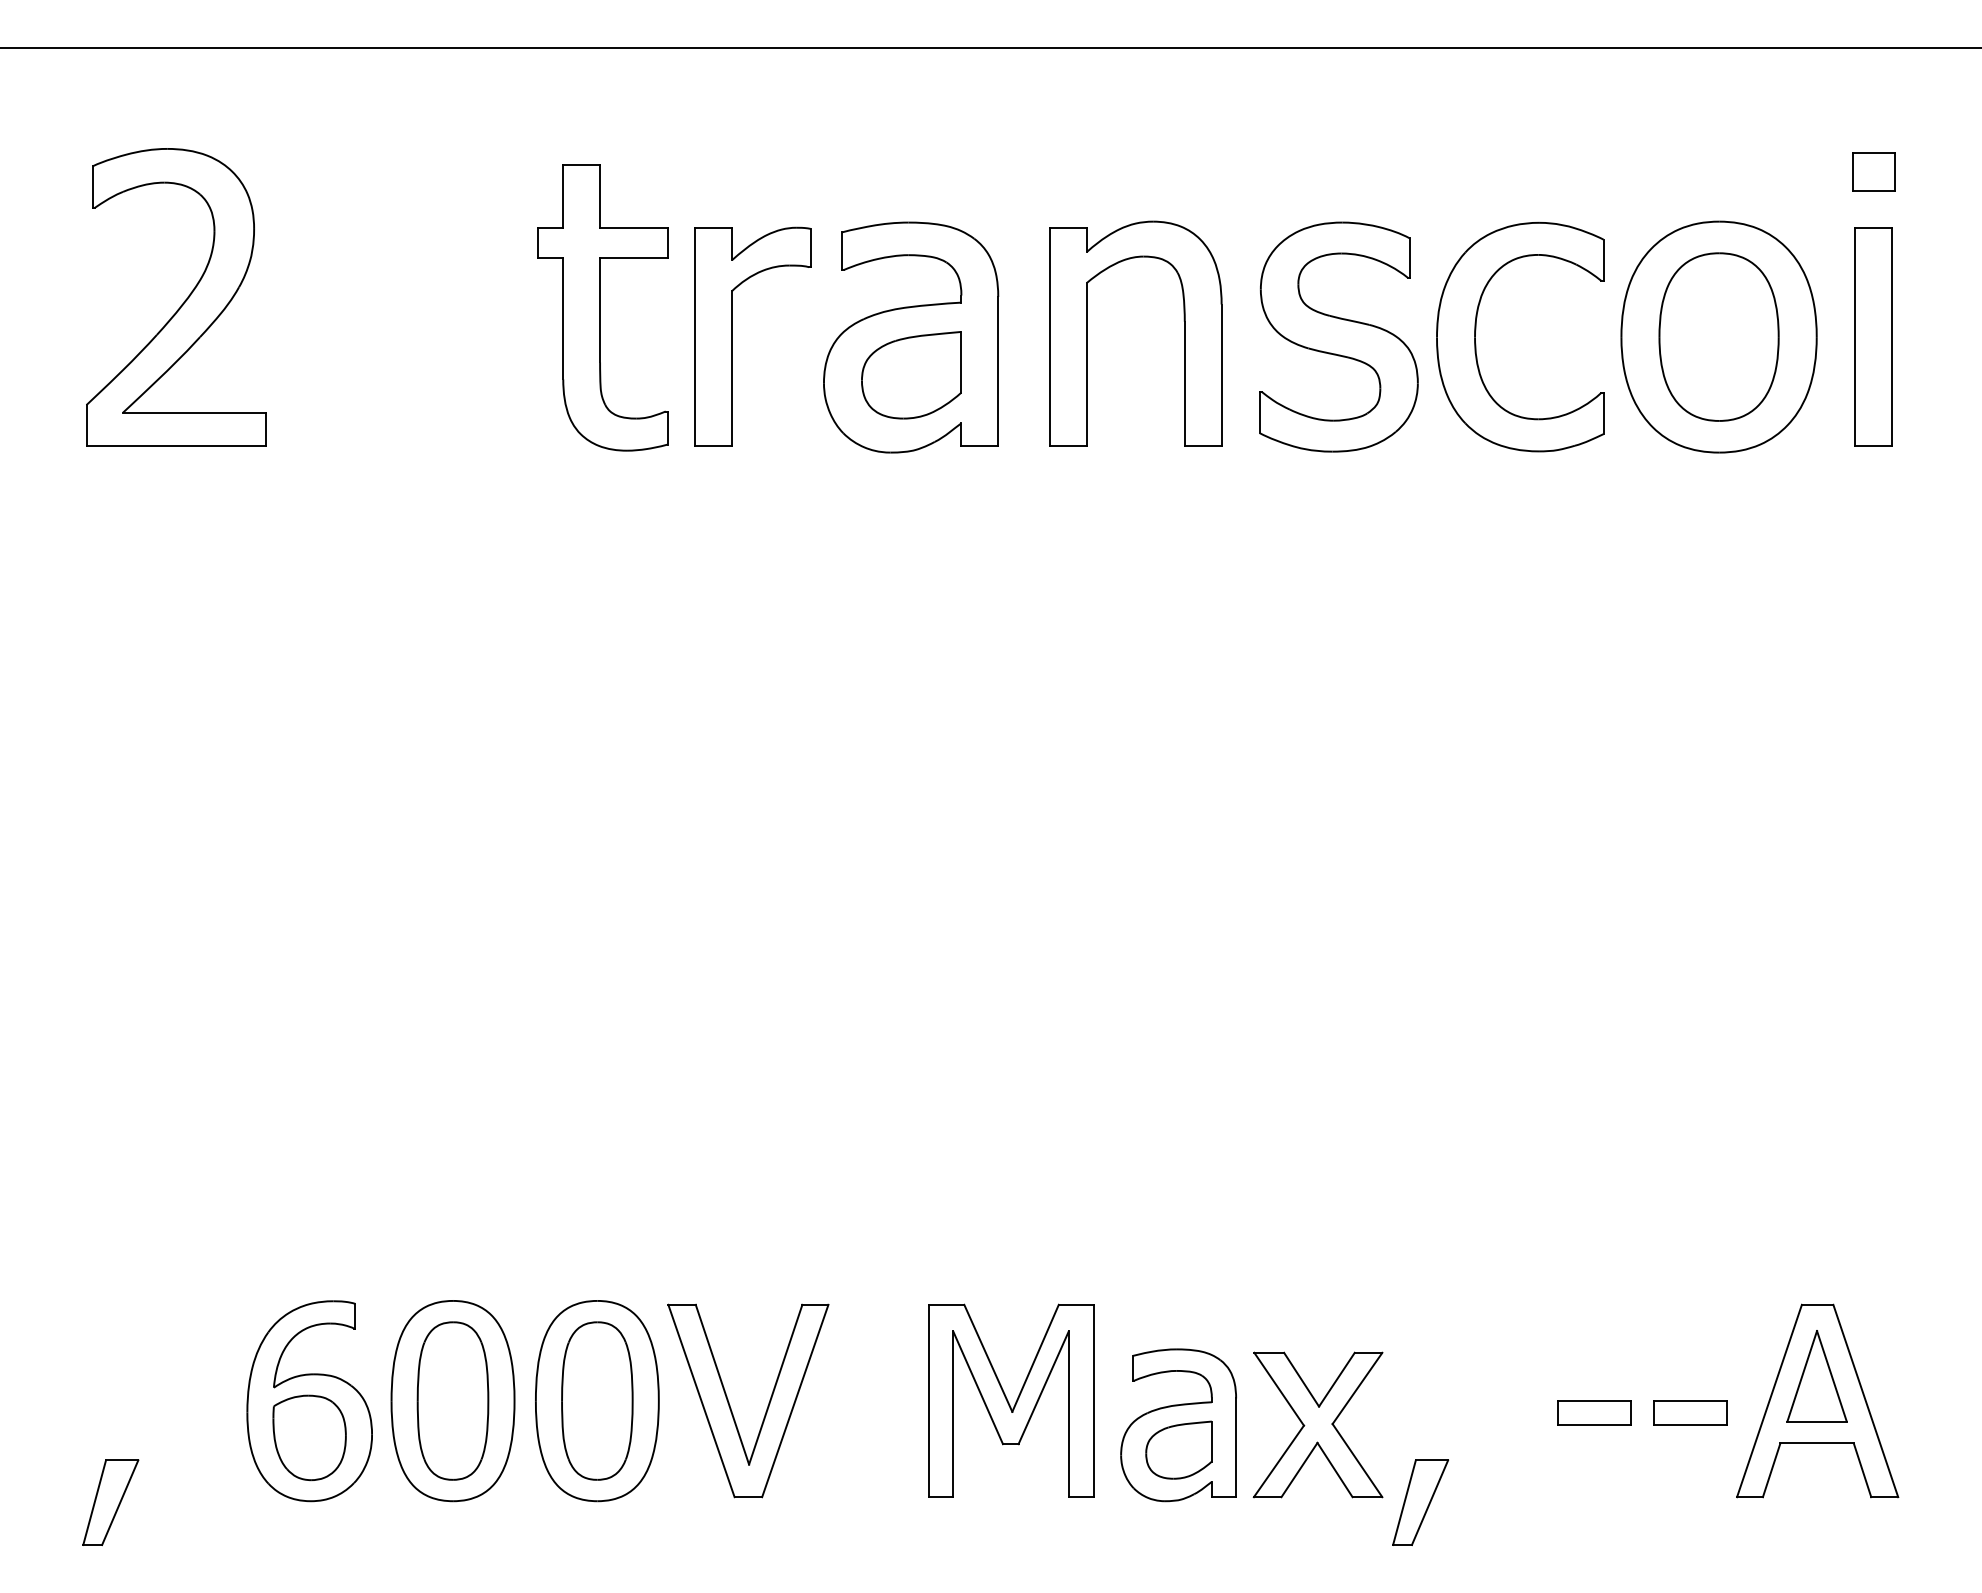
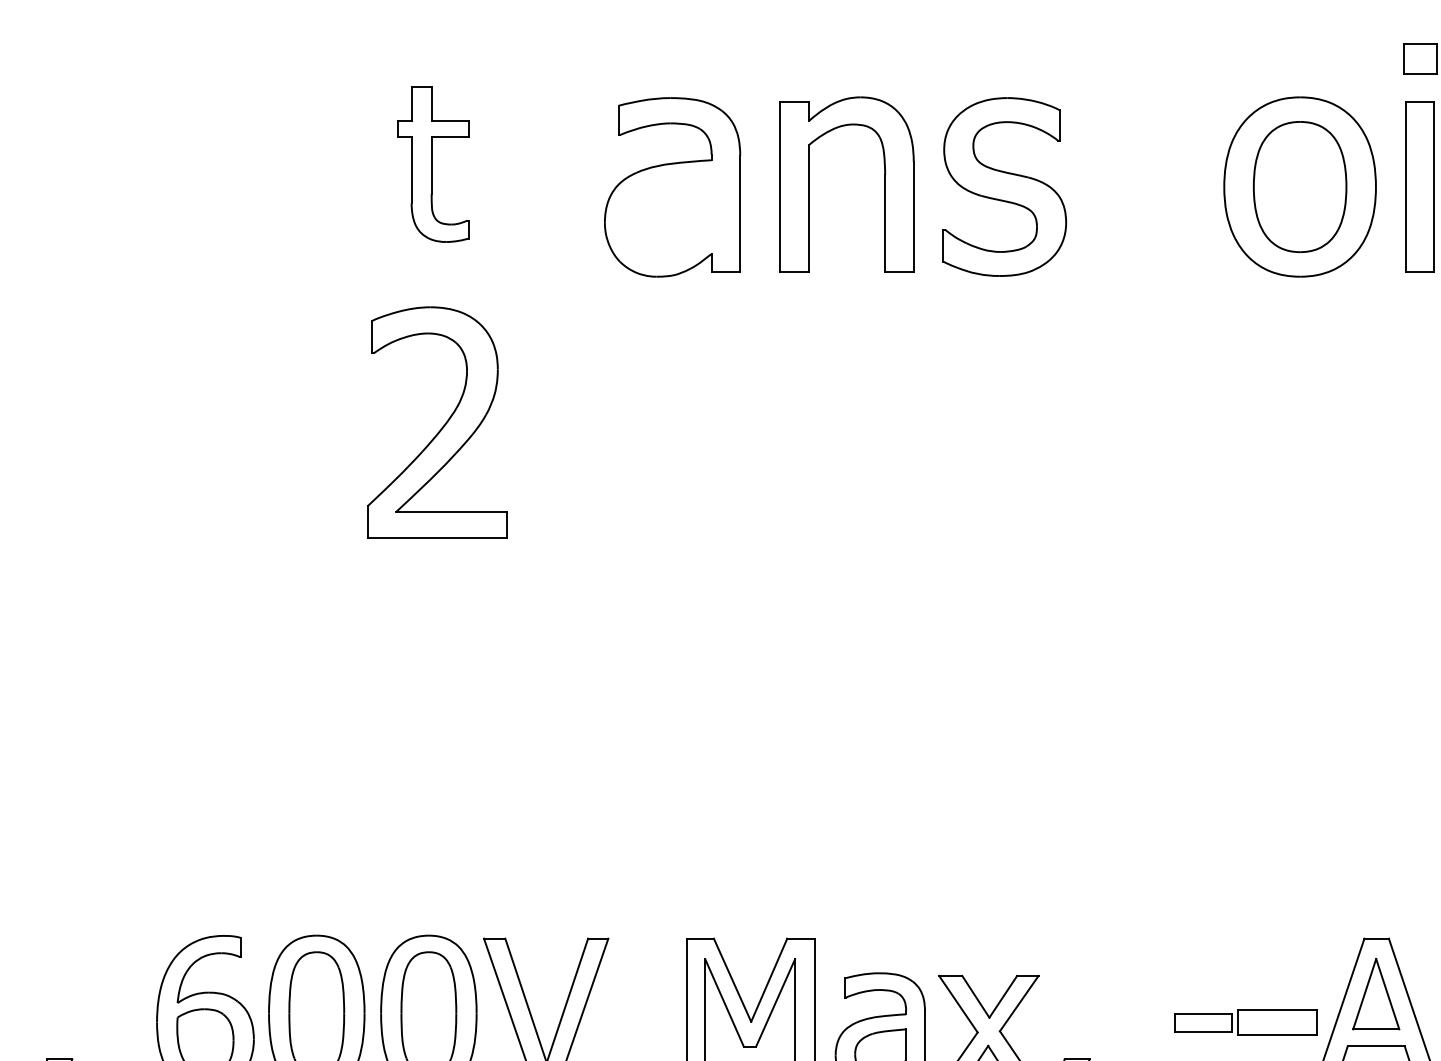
part: (182, 303) -> (442, 427), moved
part: (602, 307) -> (432, 164), size x0.7
part: (1476, 330) -> (1111, 181), removed
part: (732, 336) -> (533, 186), removed
part: (911, 375) -> (672, 216), removed
part: (1690, 1412) -> (1277, 1022), size x1.4

